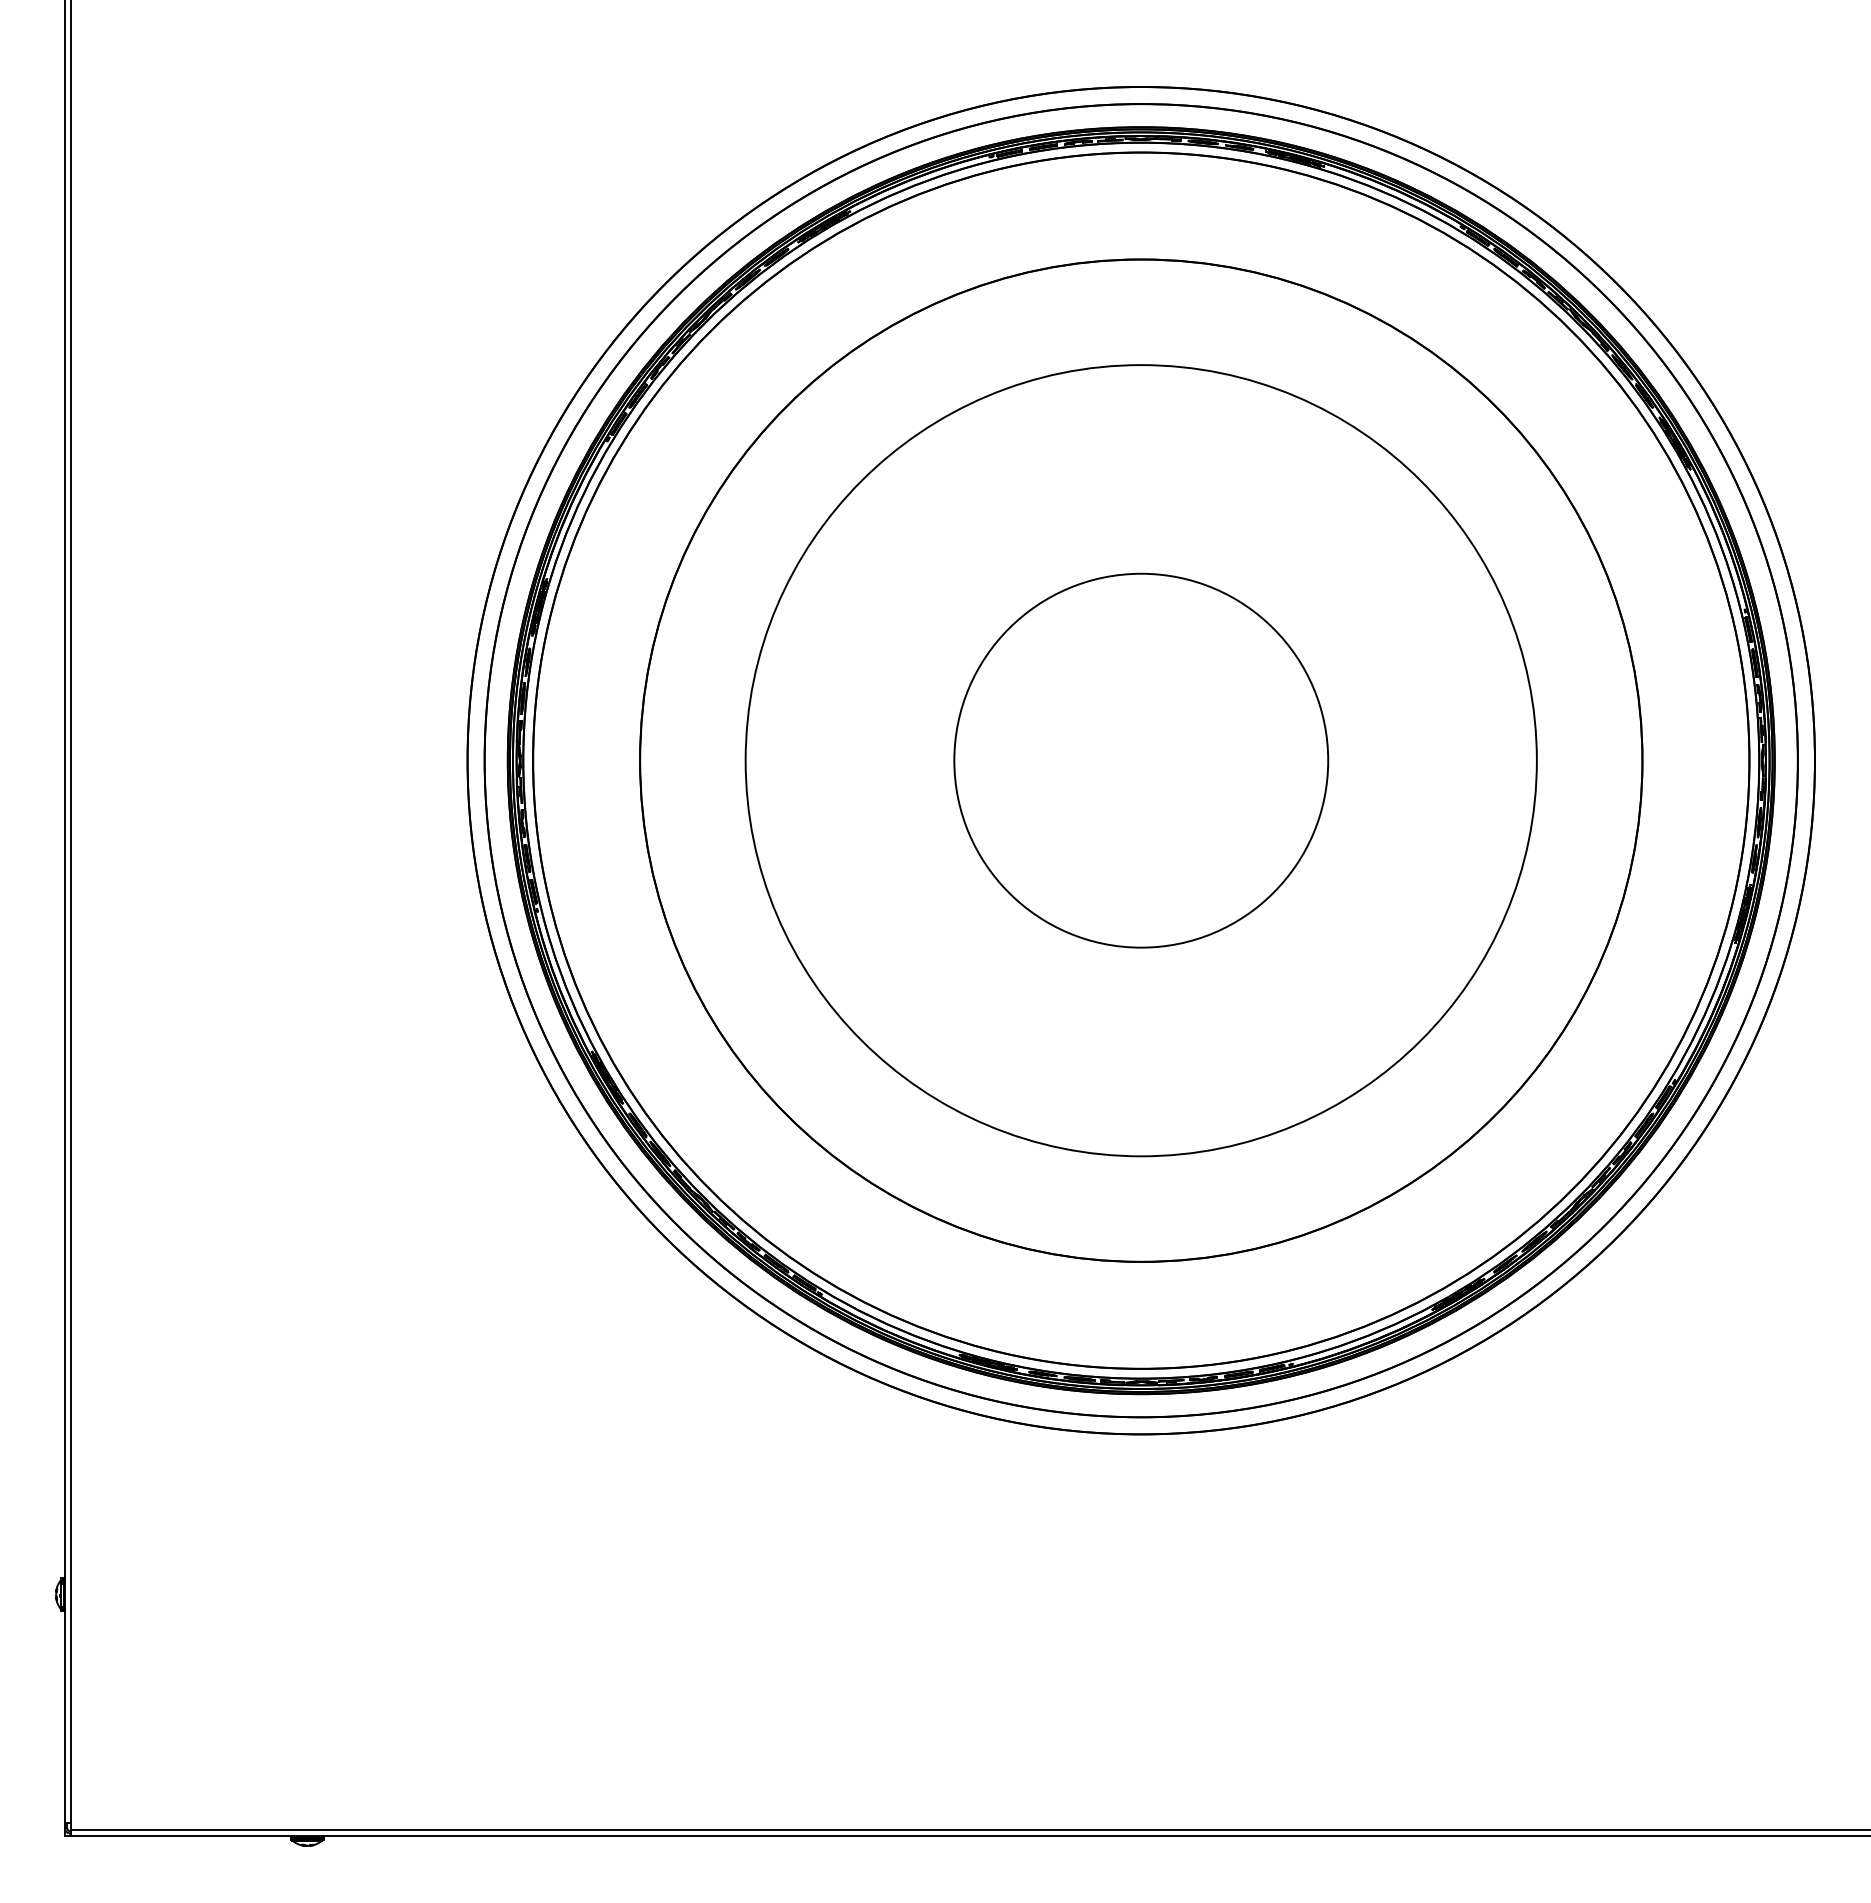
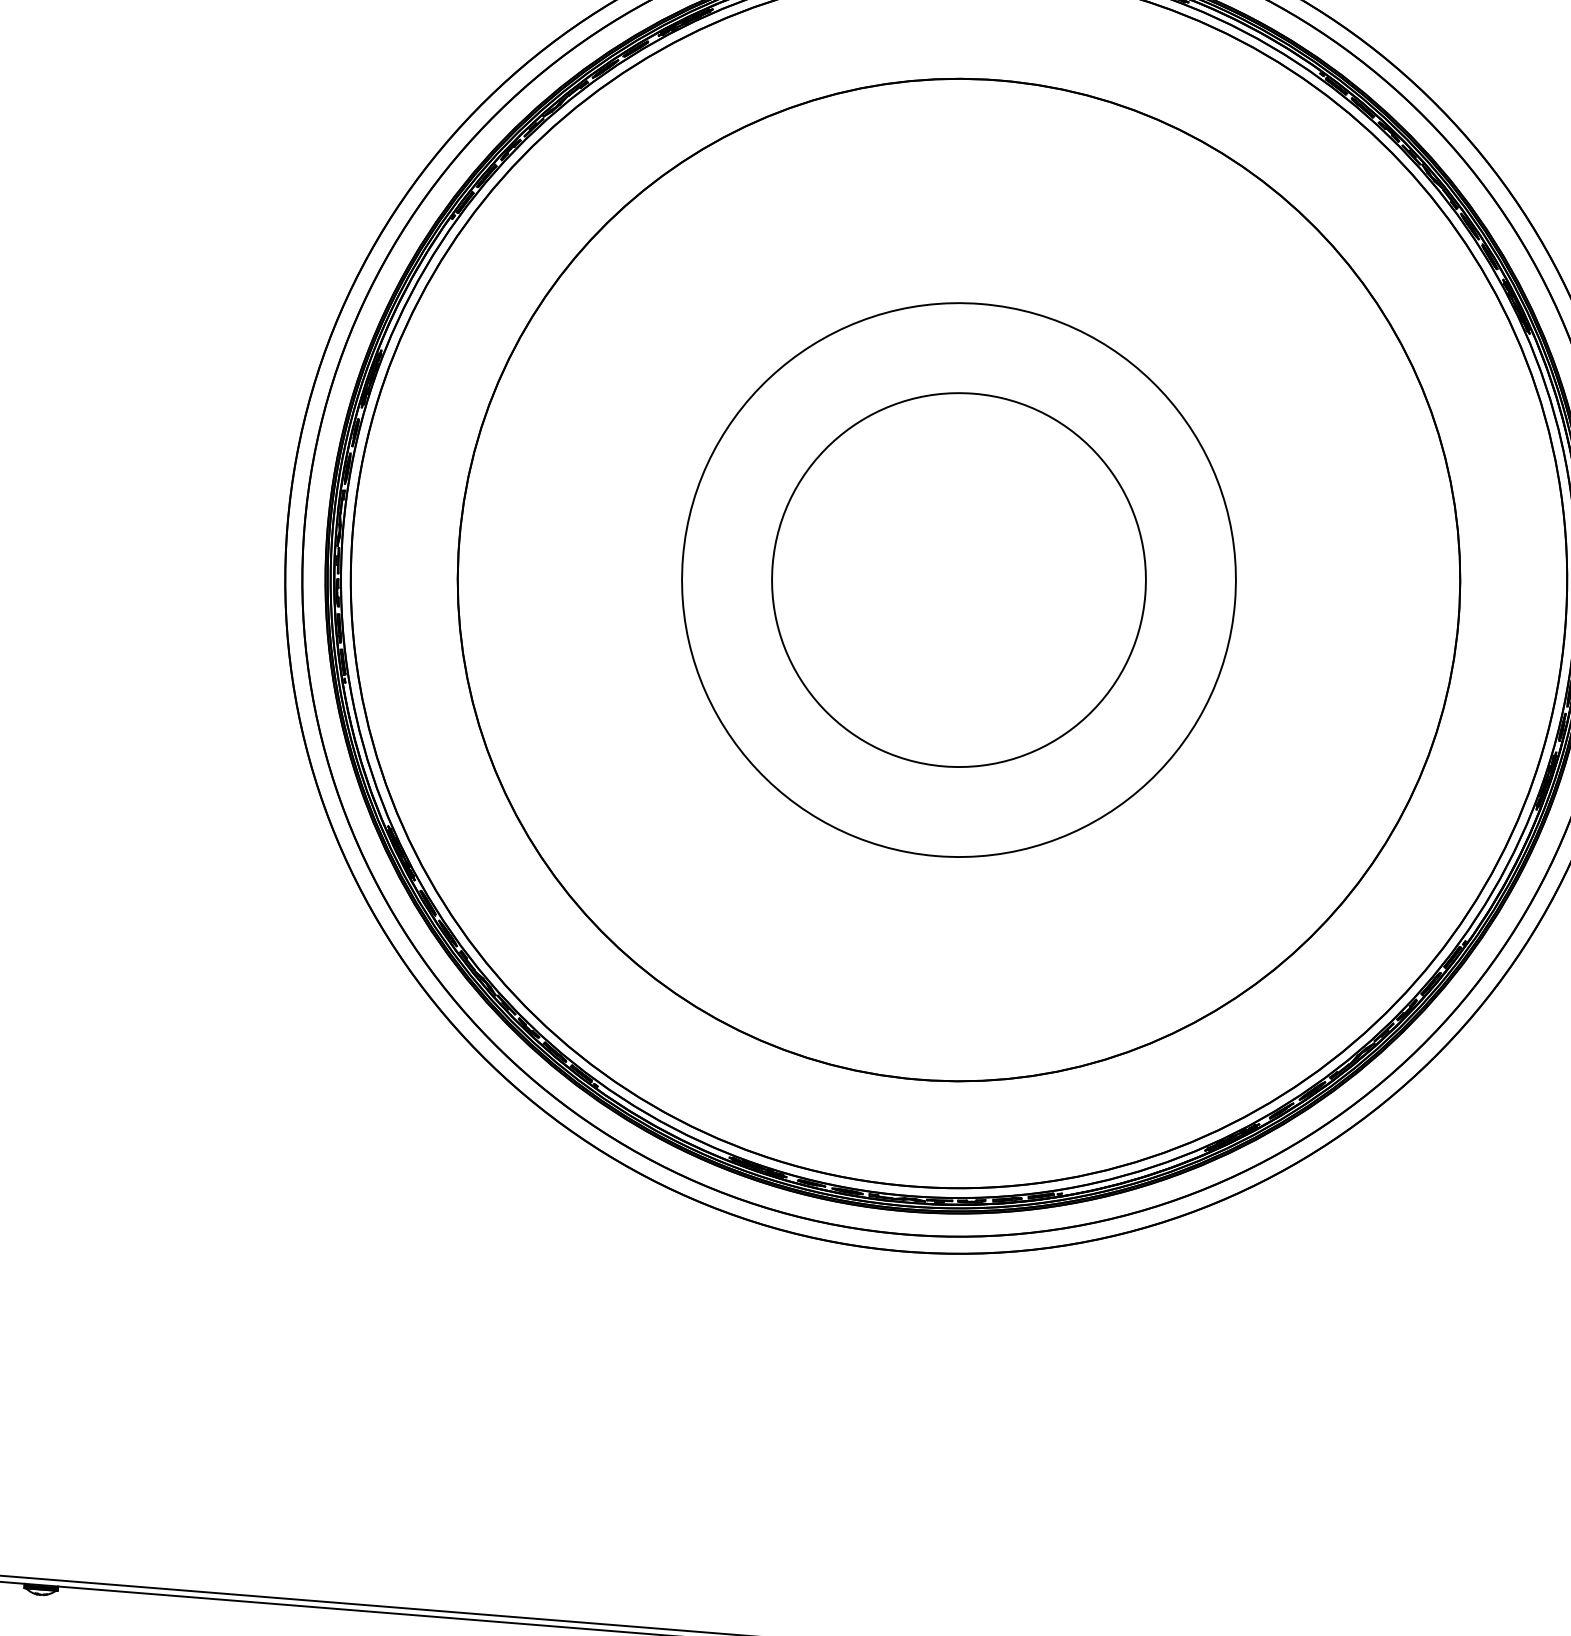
circle: (1140, 760) -> (958, 579), size x0.7

